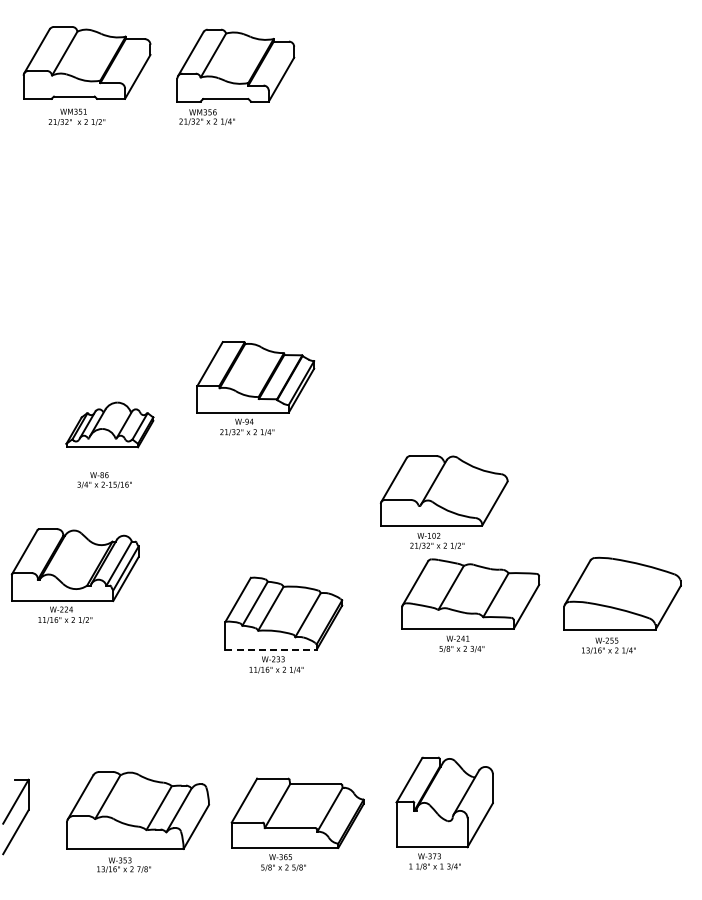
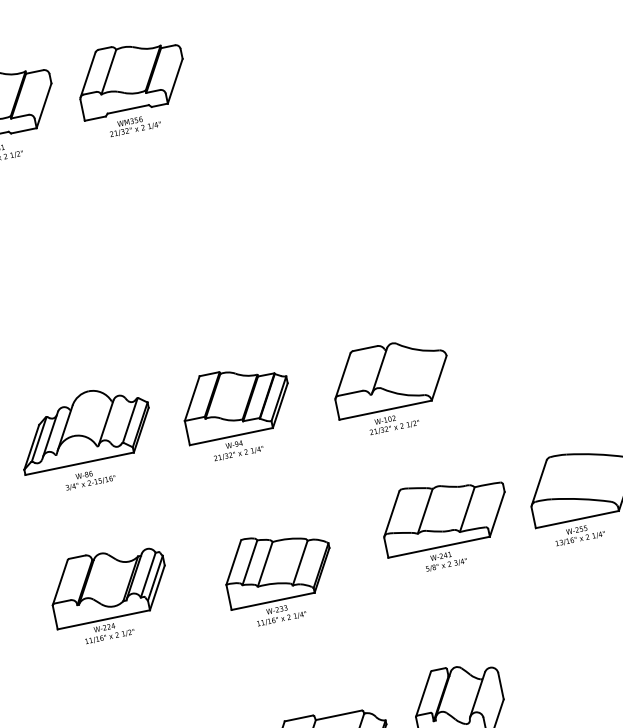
text: (206, 117) -> (134, 125), moved
part: (255, 388) -> (238, 412), moved
part: (109, 424) -> (83, 427), size x1.67
part: (443, 502) -> (392, 387), moved
part: (74, 575) -> (109, 594), moved
line: (271, 649) -> (273, 601), dashed -> solid

